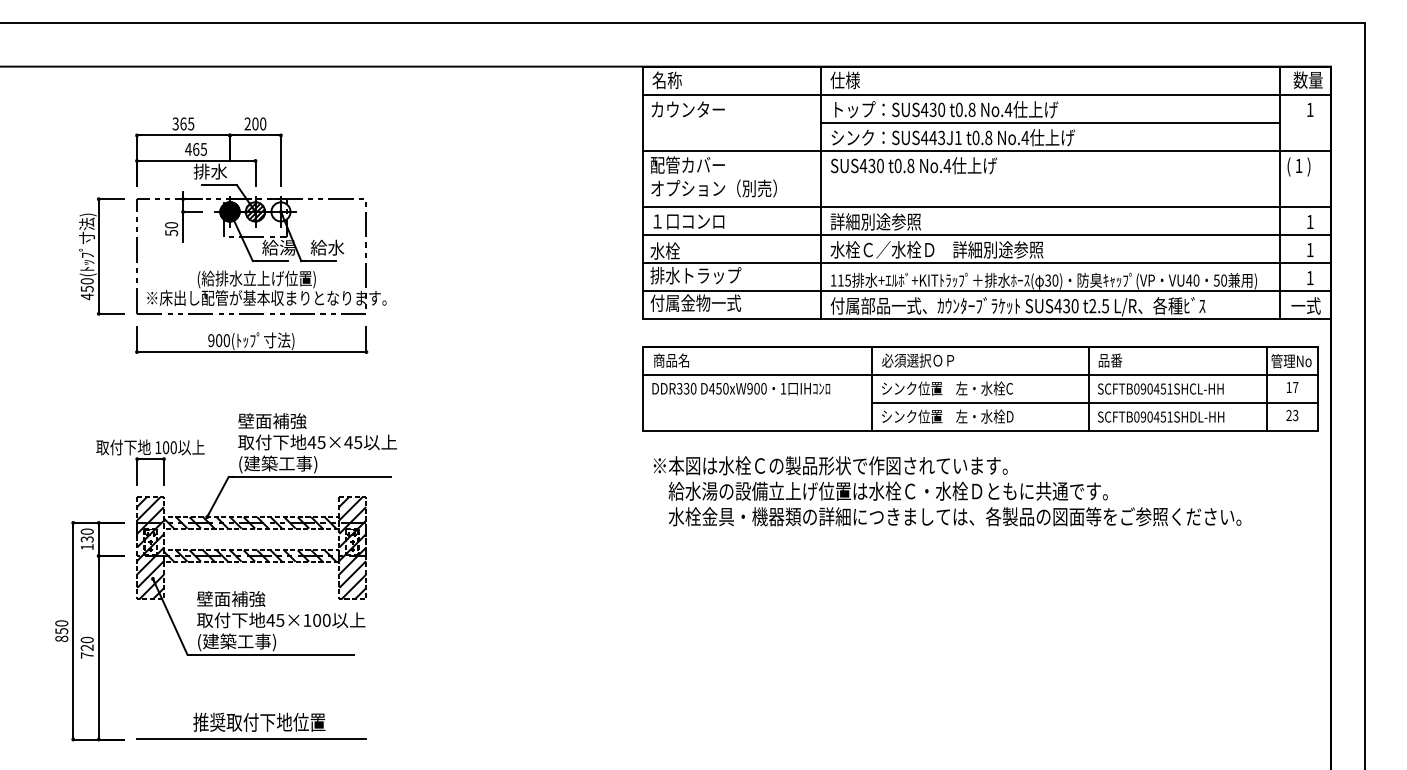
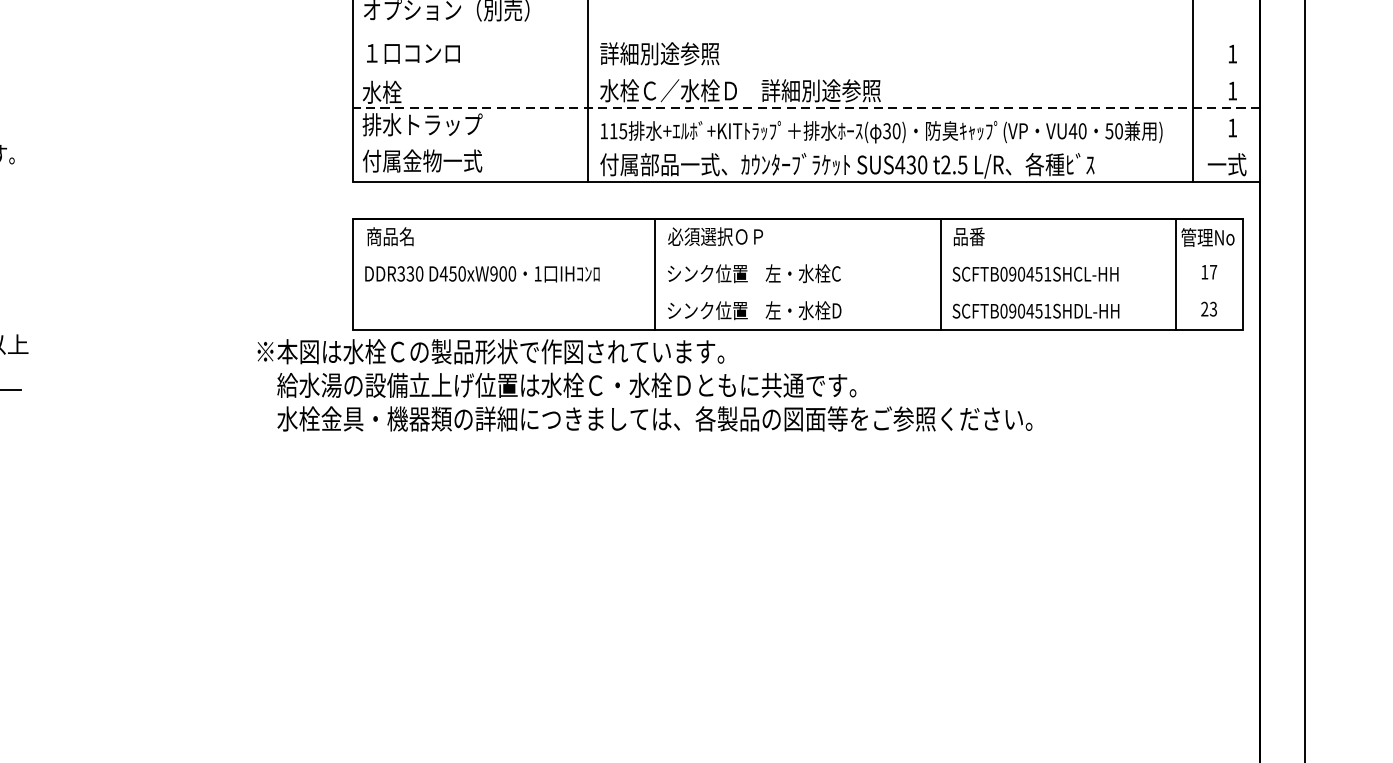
line: (986, 206) -> (805, 33), removed
line: (986, 234) -> (805, 70), removed
line: (986, 262) -> (805, 107), solid -> dashed
line: (986, 290) -> (805, 144), removed
line: (980, 375) -> (797, 256), removed
line: (1095, 403) -> (949, 293), removed
text: (947, 491) -> (644, 385), moved

